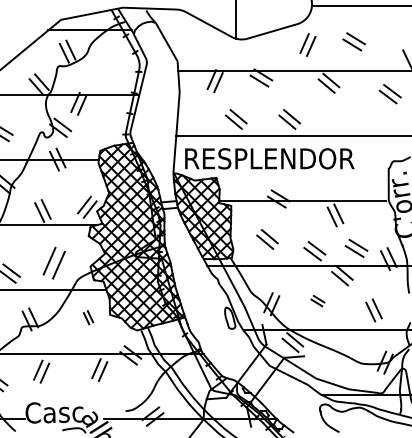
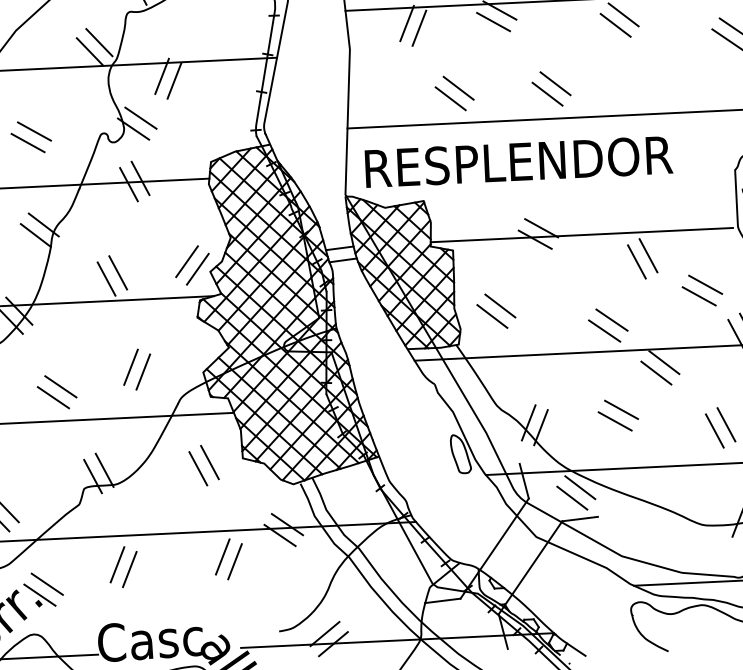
part: (267, 239) -> (496, 311), moved
part: (356, 247) -> (702, 288), moved
part: (53, 263) -> (135, 370), size x0.71
part: (317, 300) -> (617, 414), size x1.67
part: (88, 317) -> (203, 464), size x1.67

